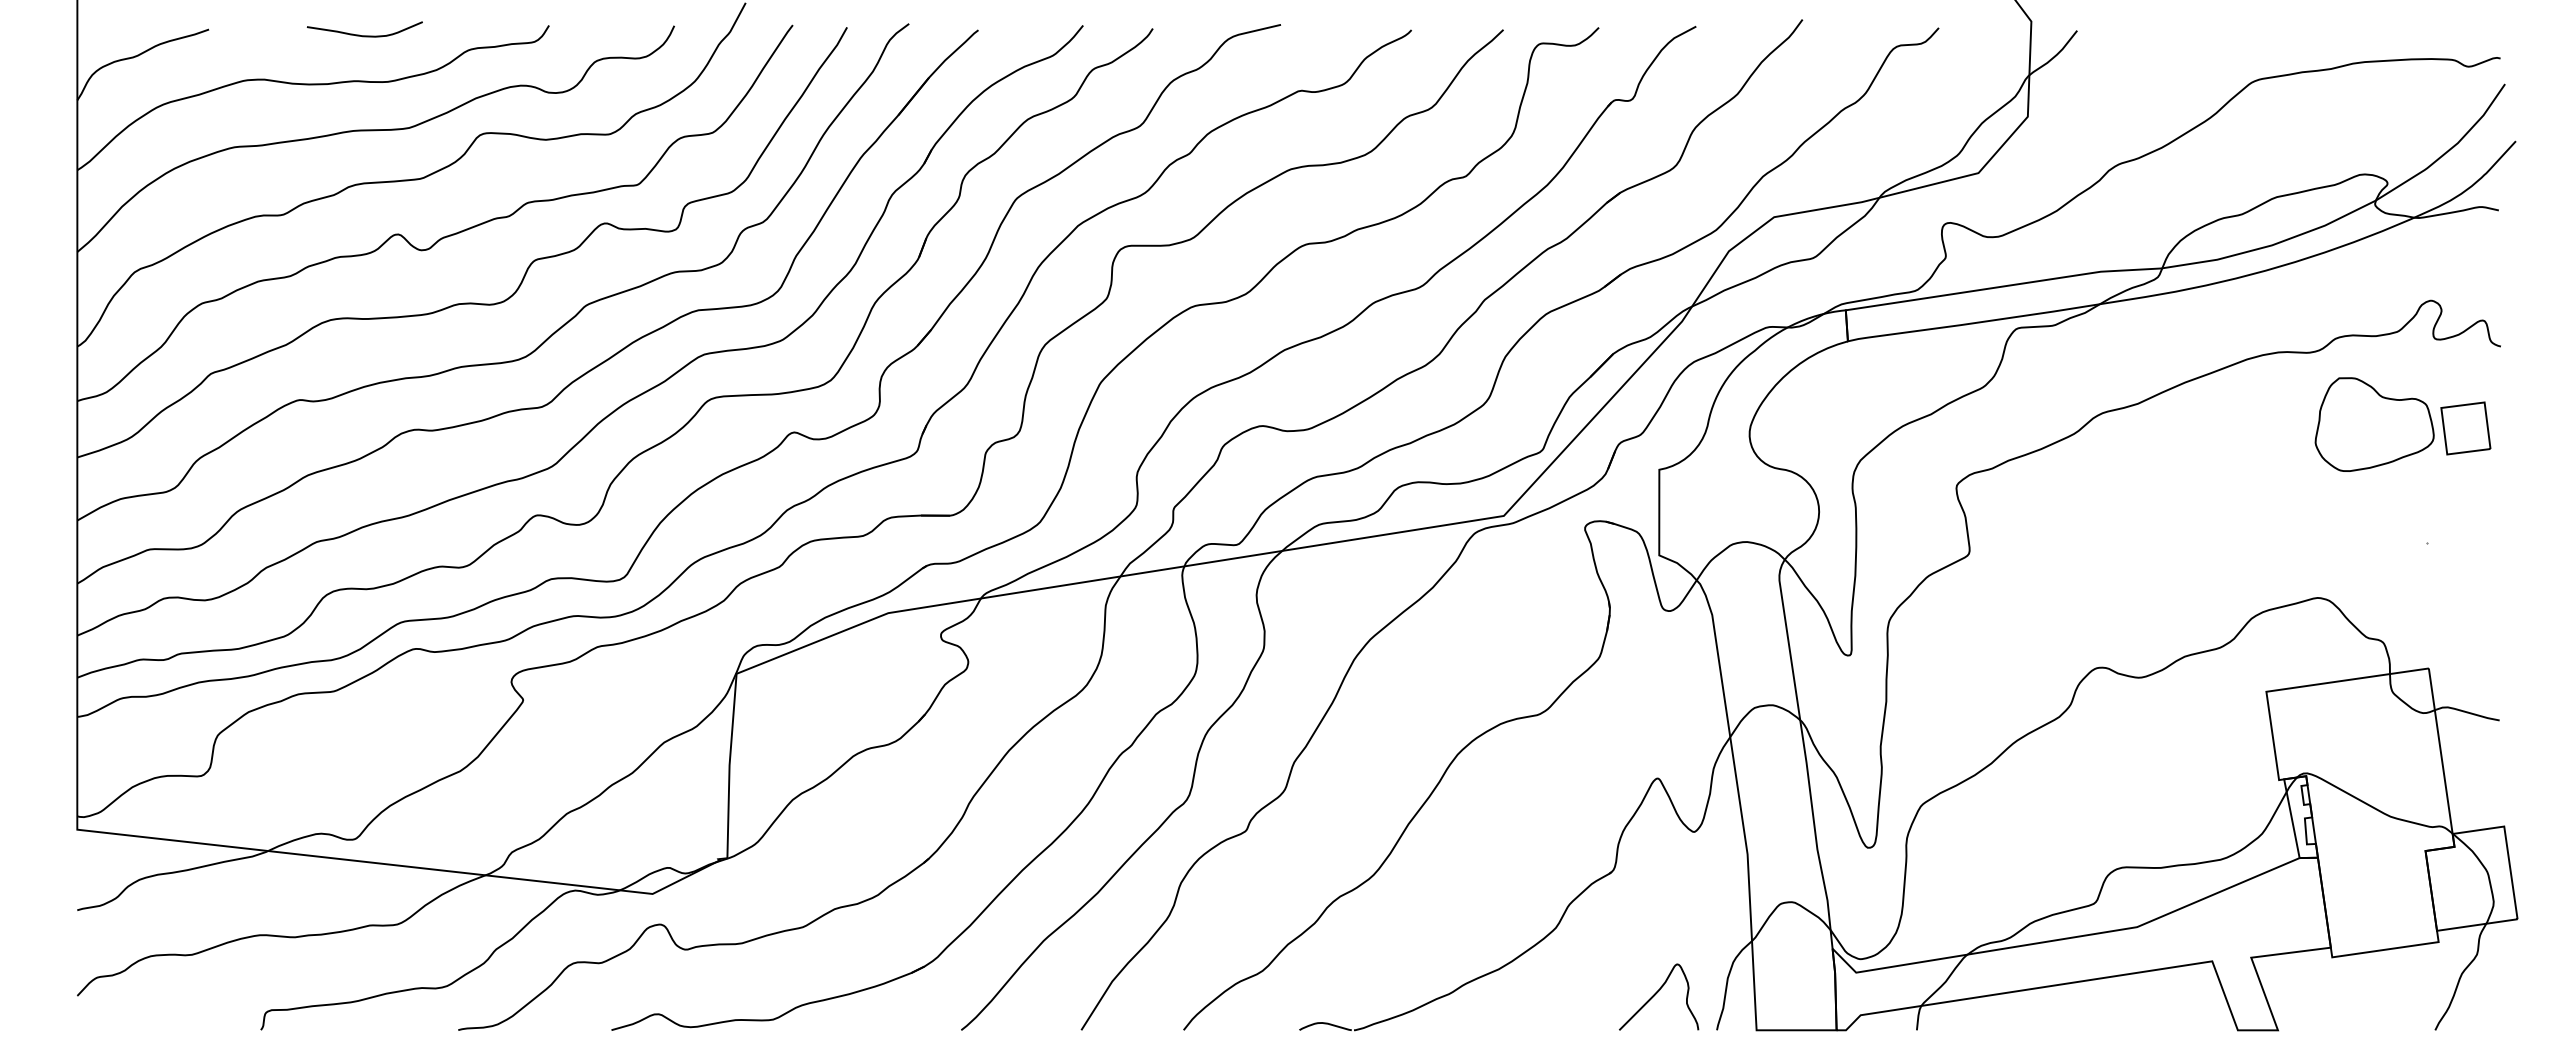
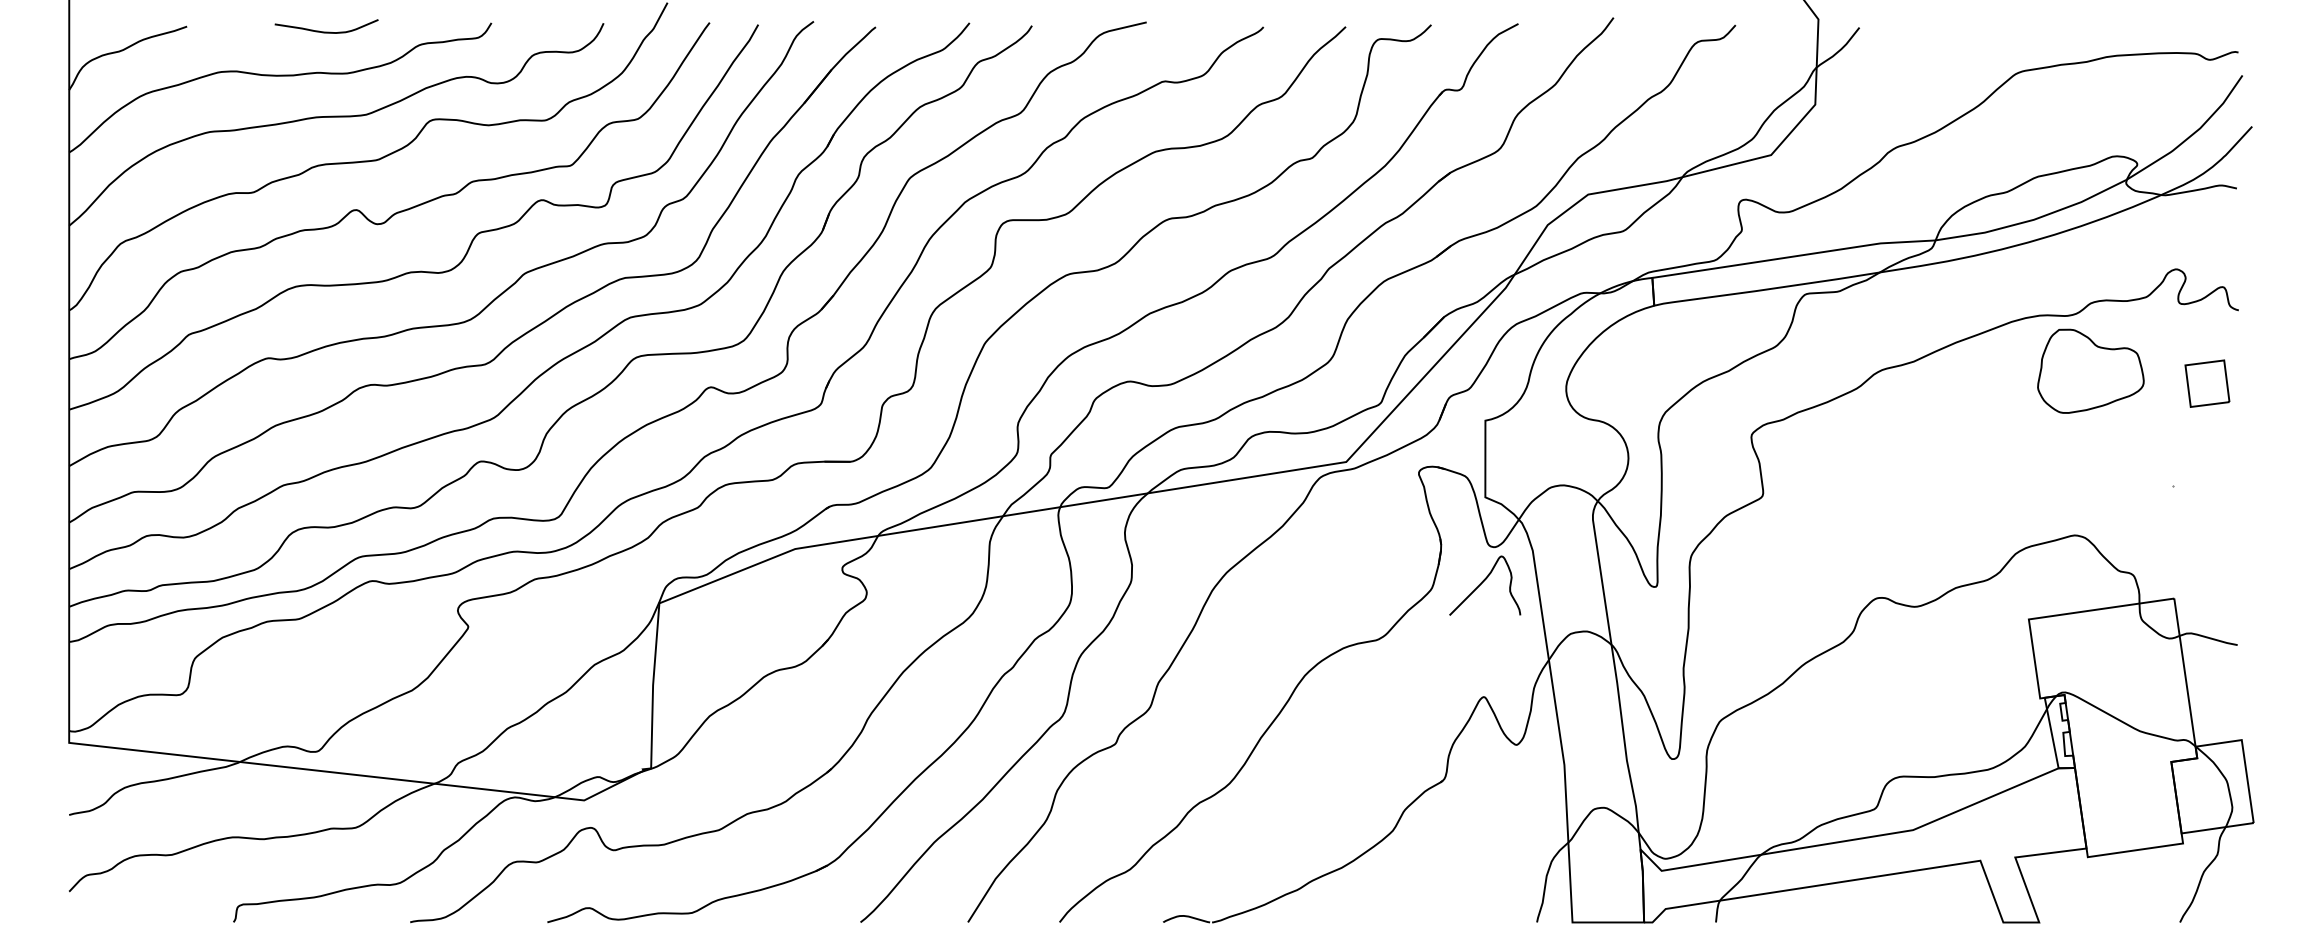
part: (2374, 424) -> (2090, 371), moved
curve: (1657, 993) -> (1483, 582), moved

